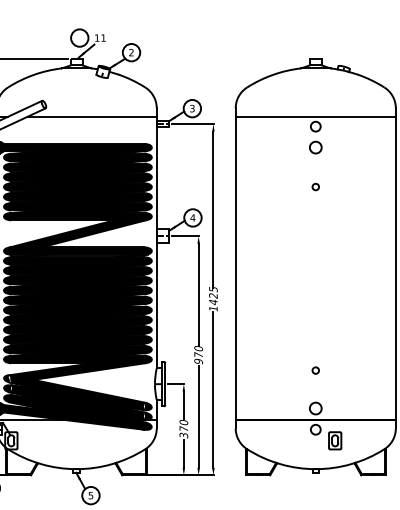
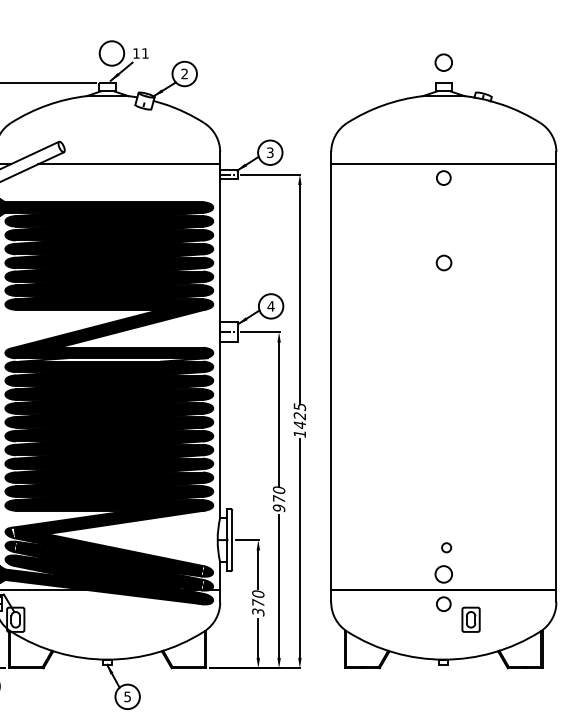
circle: (315, 147) -> (443, 62), moved
circle: (315, 186) -> (443, 262), size x1.6
circle: (315, 370) -> (446, 547), moved

